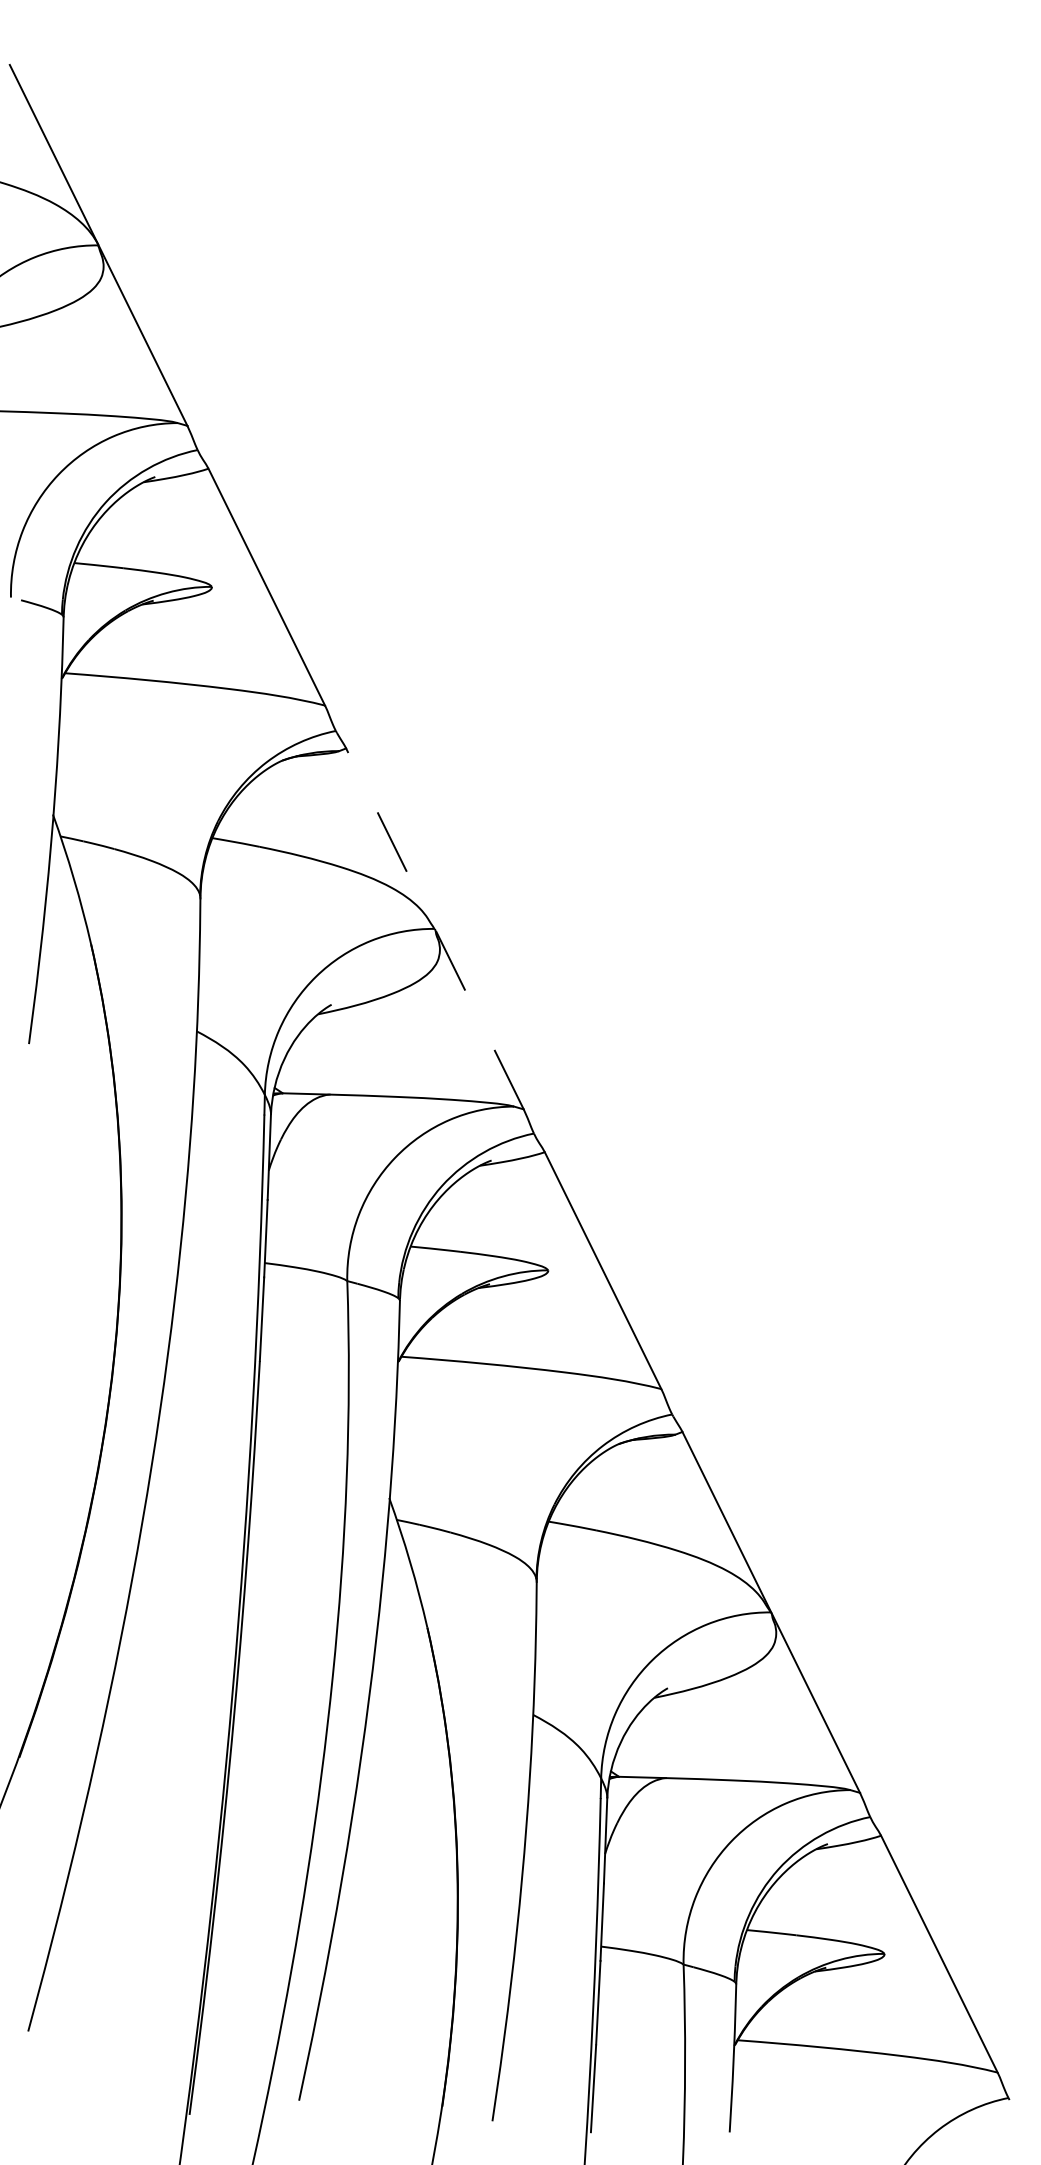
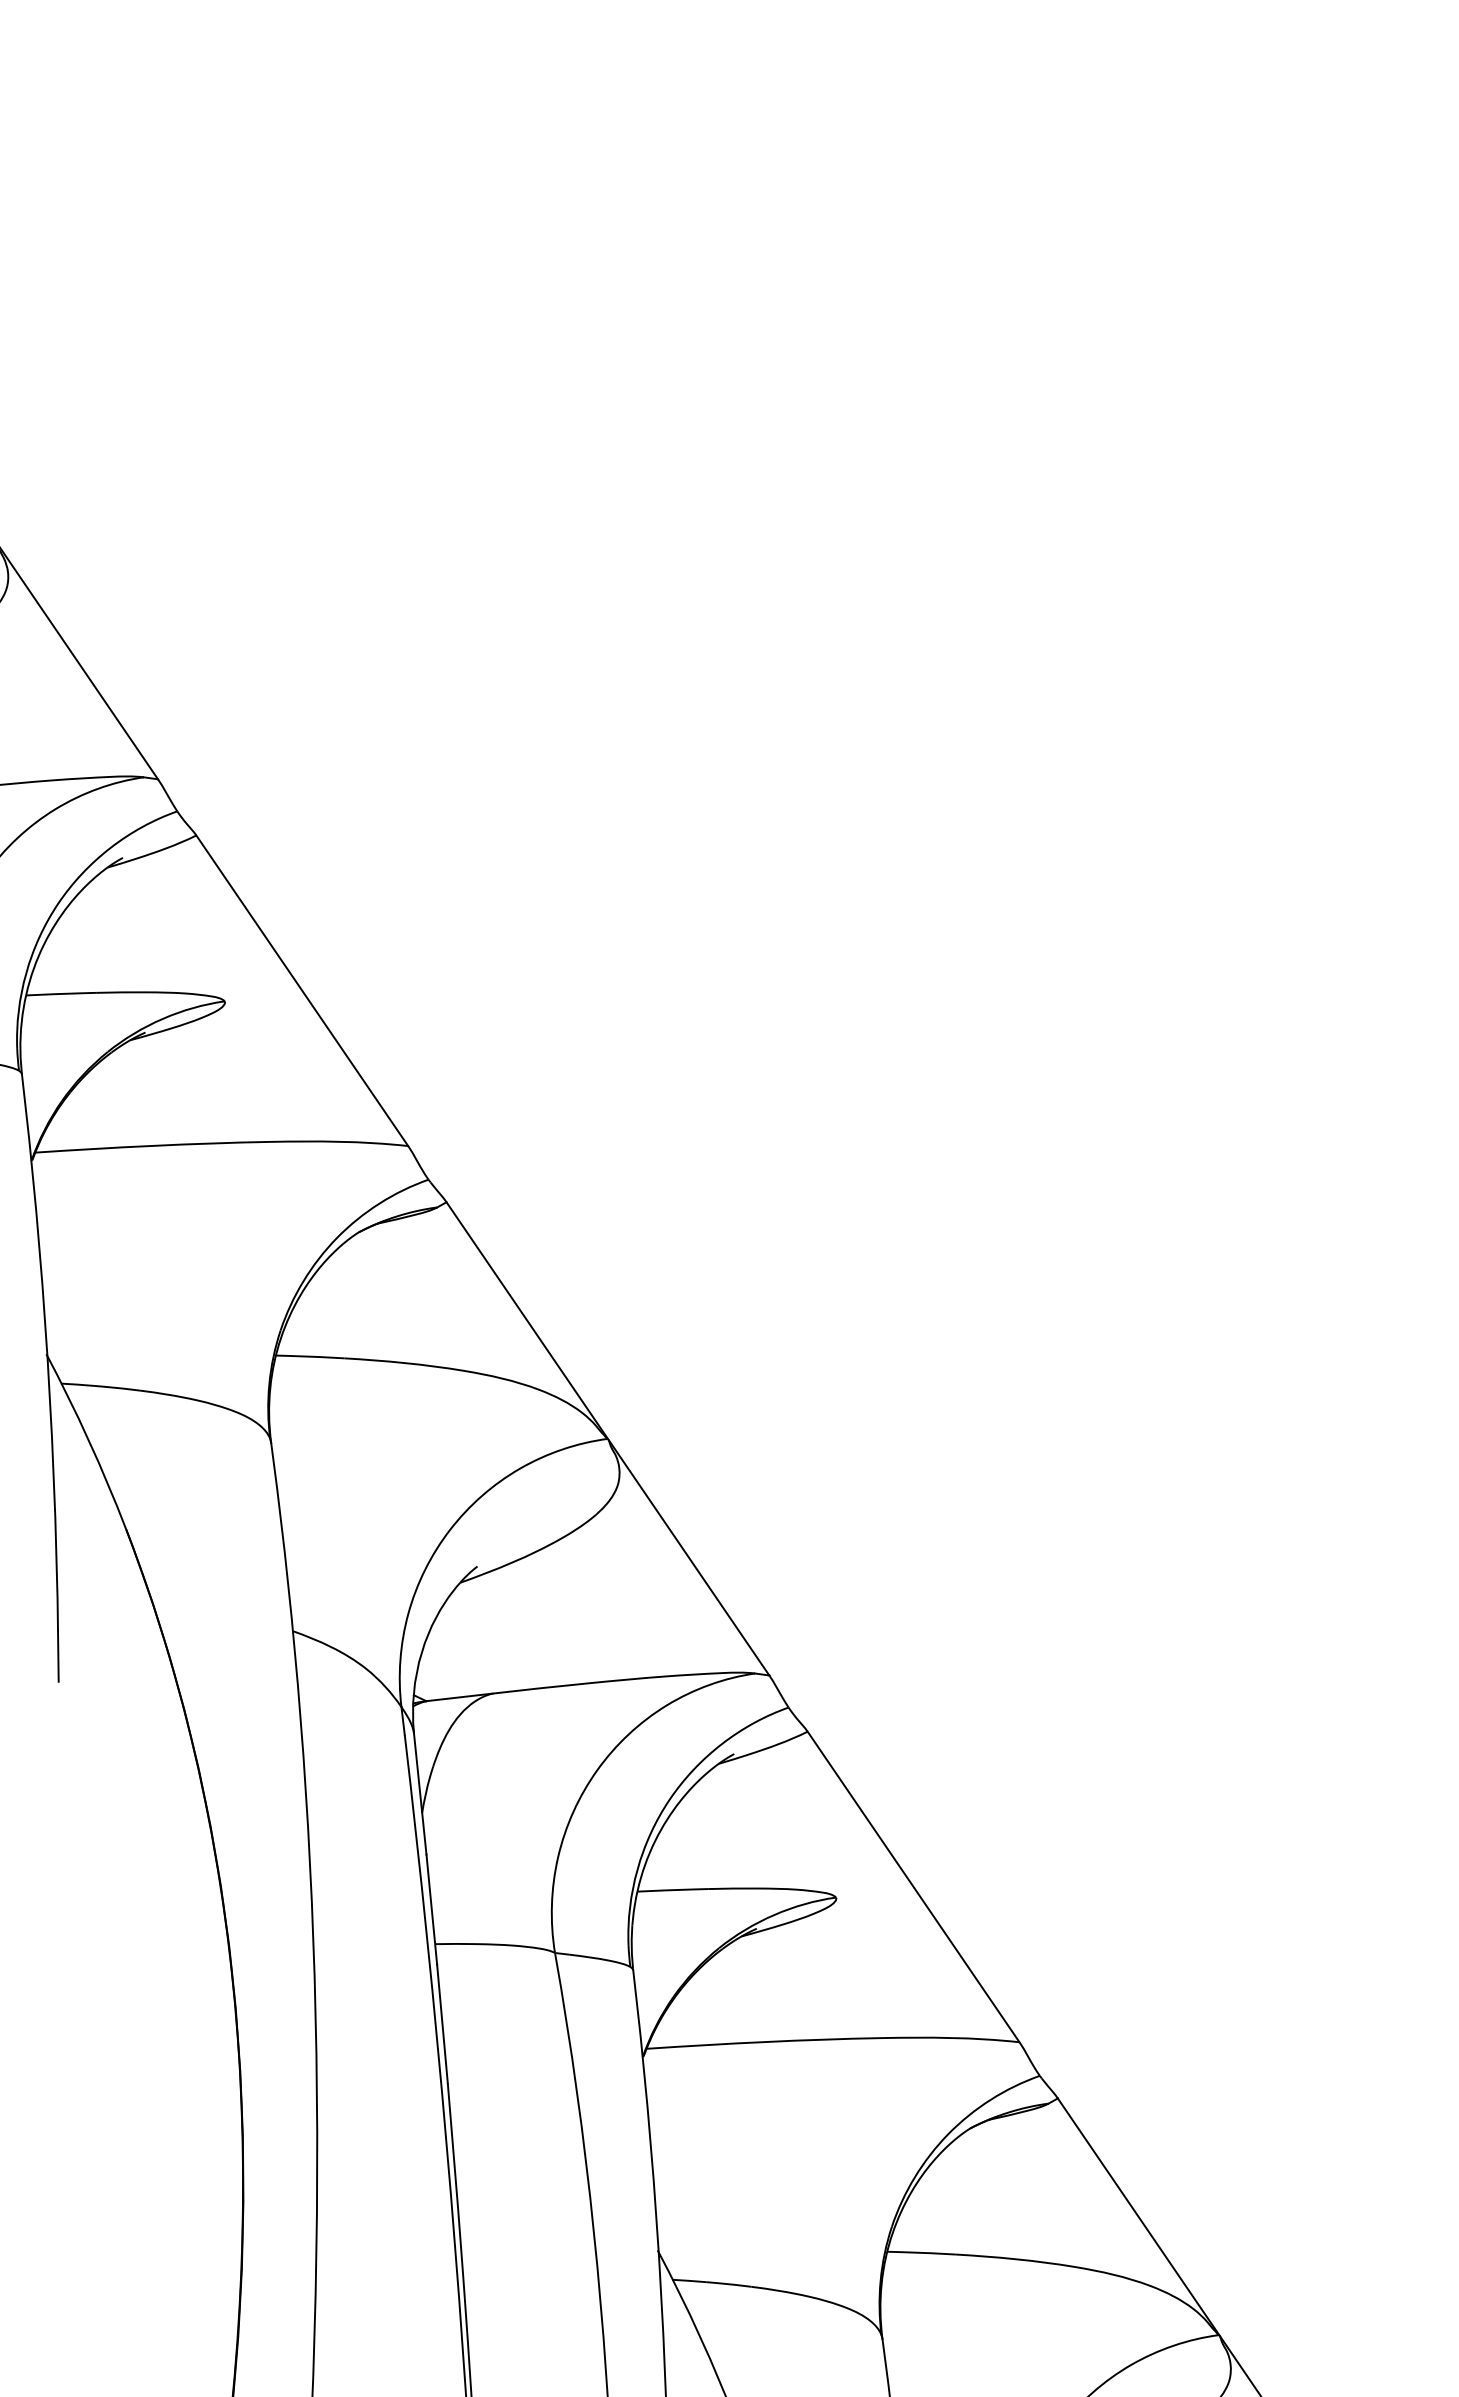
line: (434, 928) -> (607, 1438), dashed -> solid

